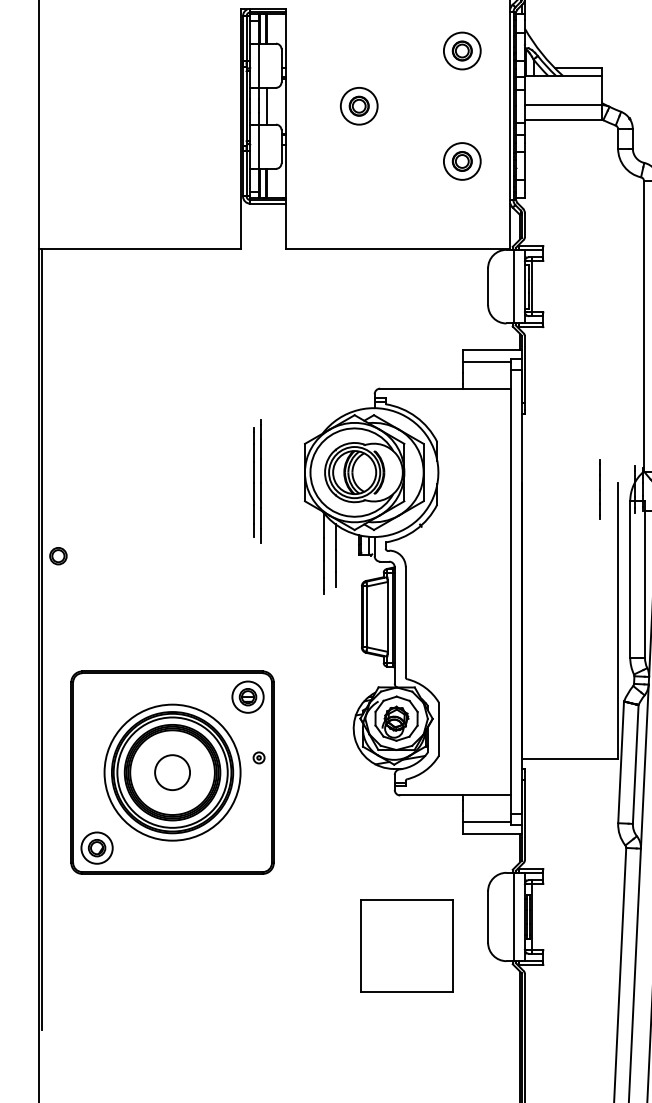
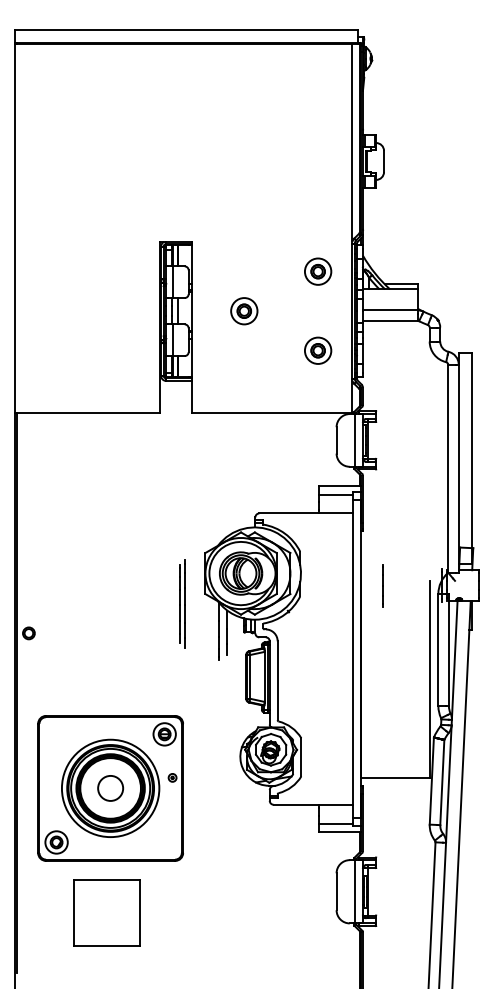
part: (257, 480) -> (182, 603), moved
line: (599, 489) -> (382, 585), moved
part: (405, 945) -> (106, 912), moved

